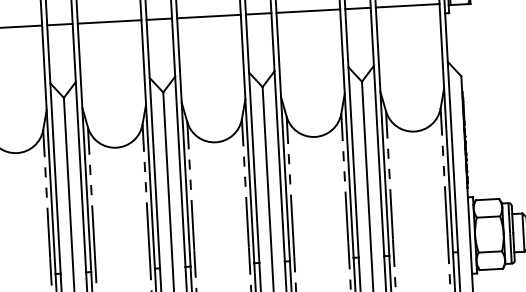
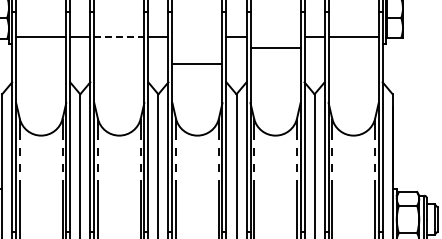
line: (308, 10) -> (275, 47), moved
line: (209, 16) -> (197, 63), moved
line: (109, 21) -> (119, 36), solid -> dashed

